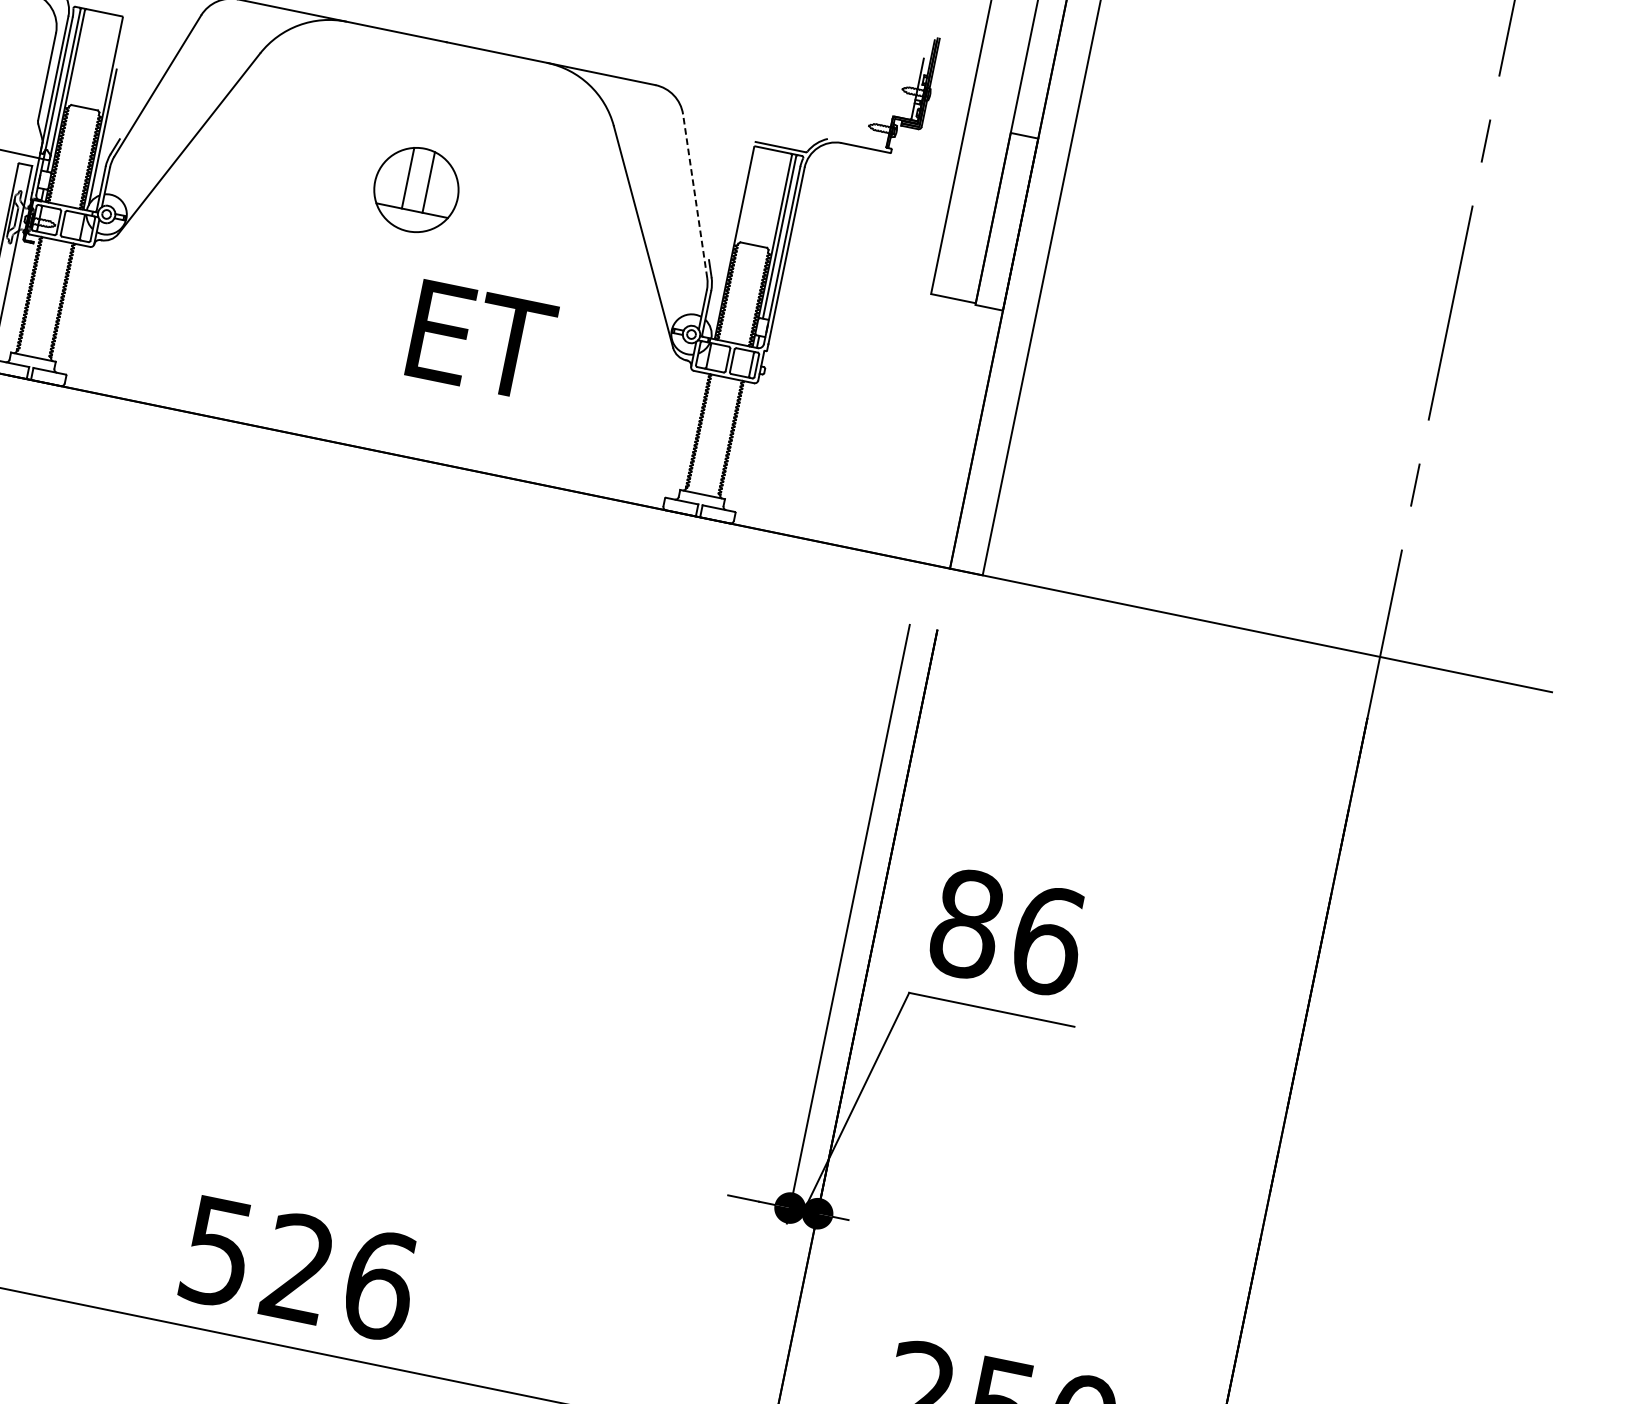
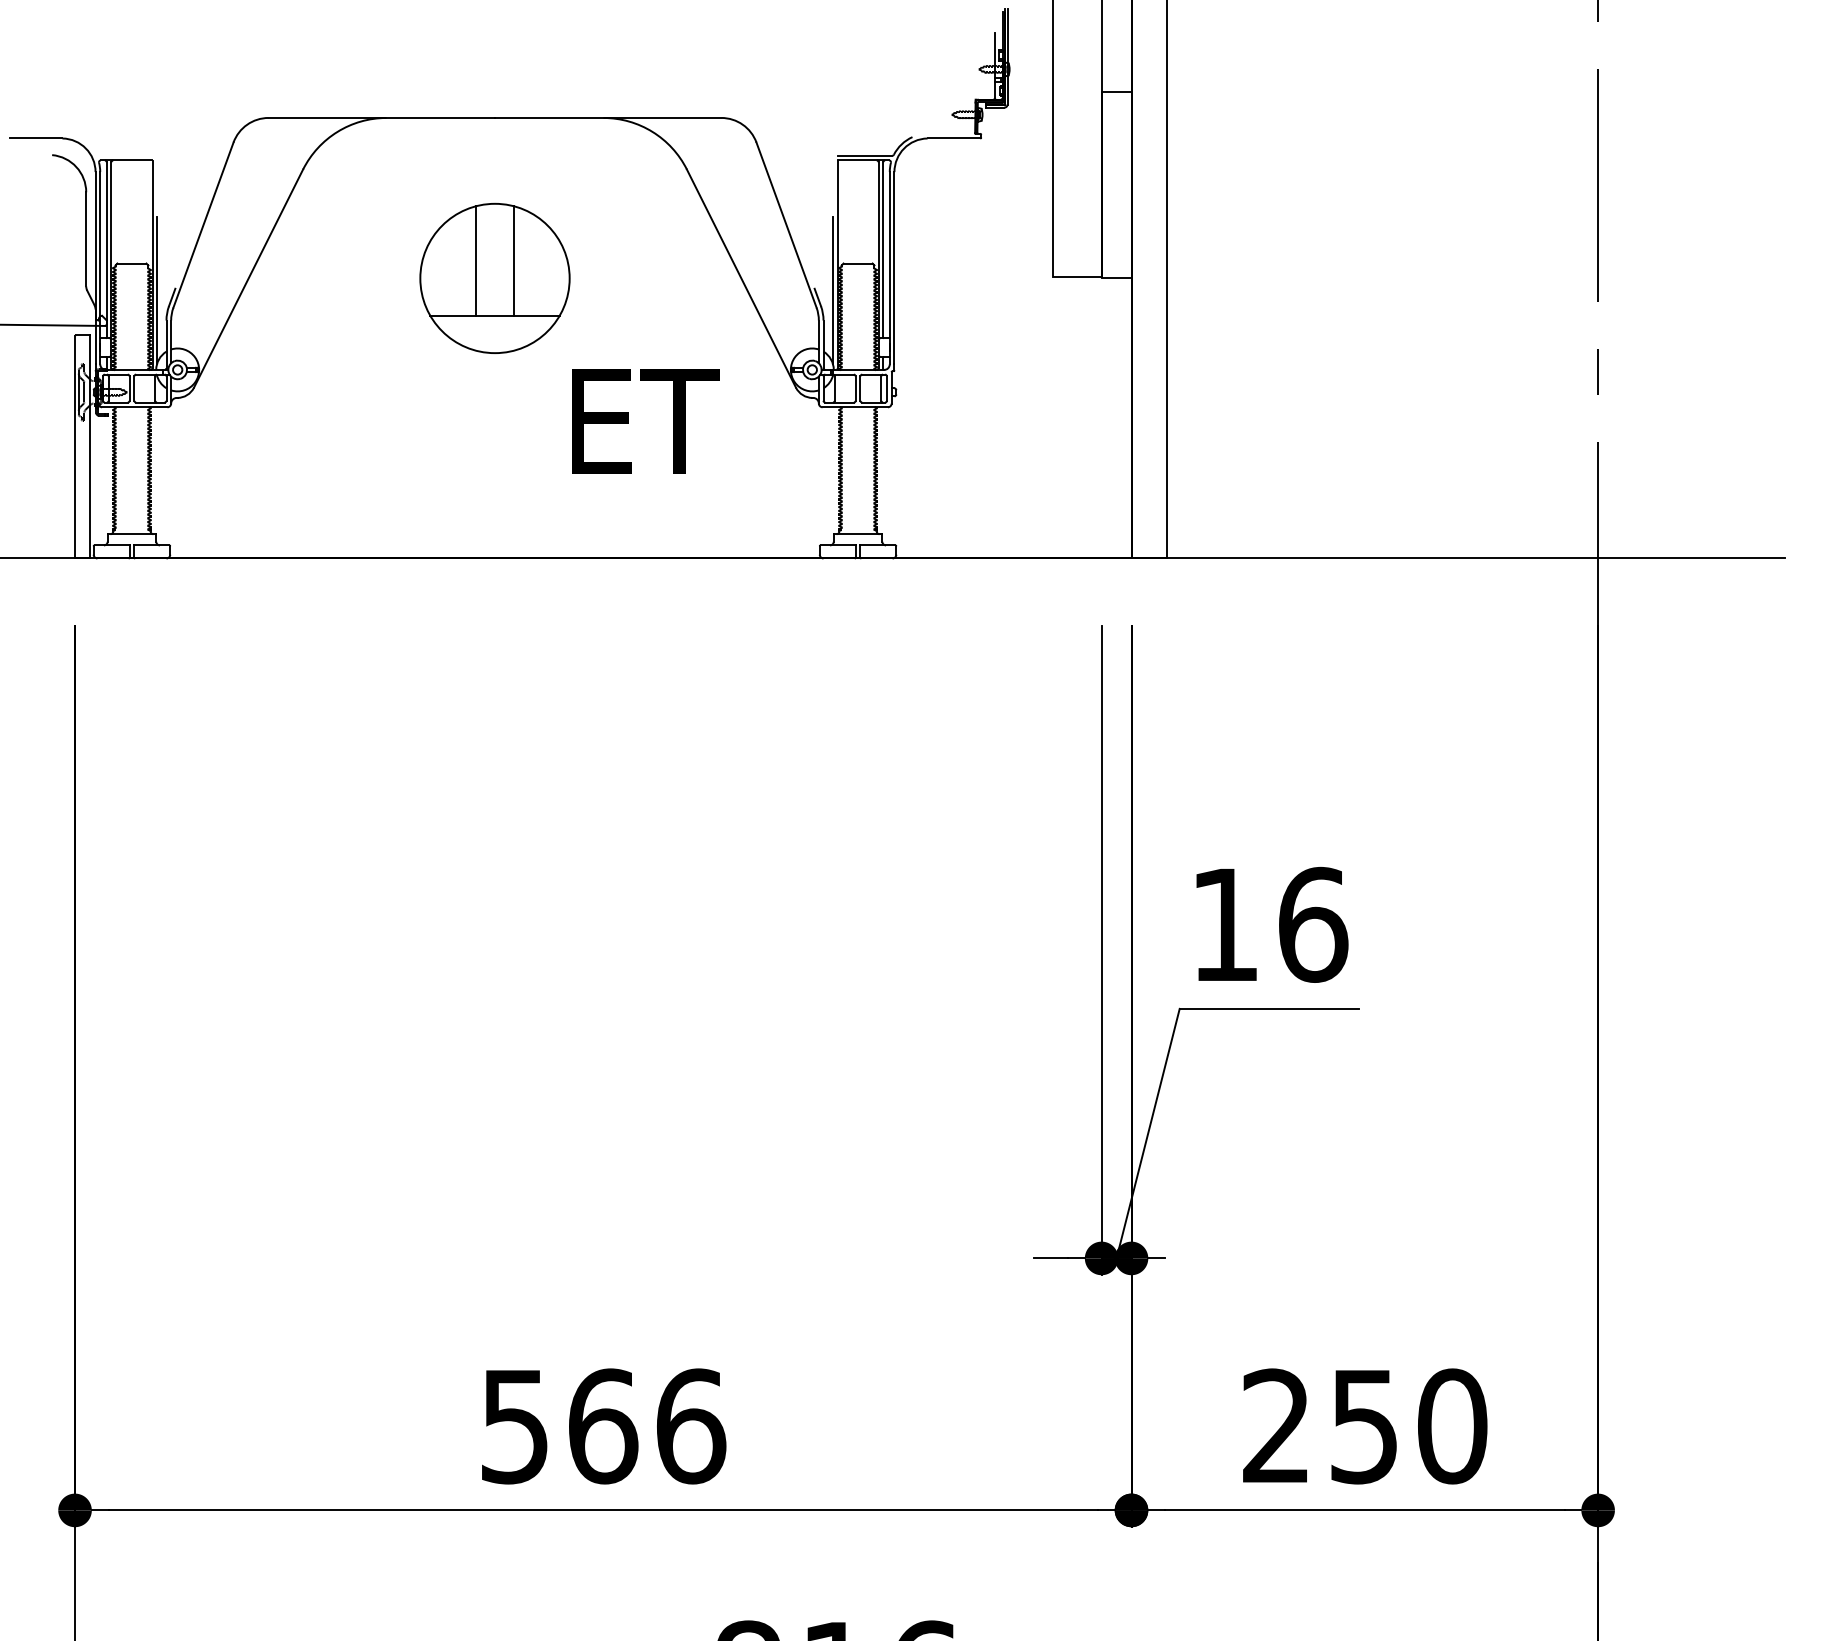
part: (416, 189) -> (494, 277), size x1.67
line: (695, 196) -> (786, 225), dashed -> solid
line: (725, 264) -> (832, 289), added
text: (481, 341) -> (645, 421), moved
text: (966, 923) -> (1224, 924), 86 -> 16
text: (299, 1268) -> (603, 1426), 526 -> 566

